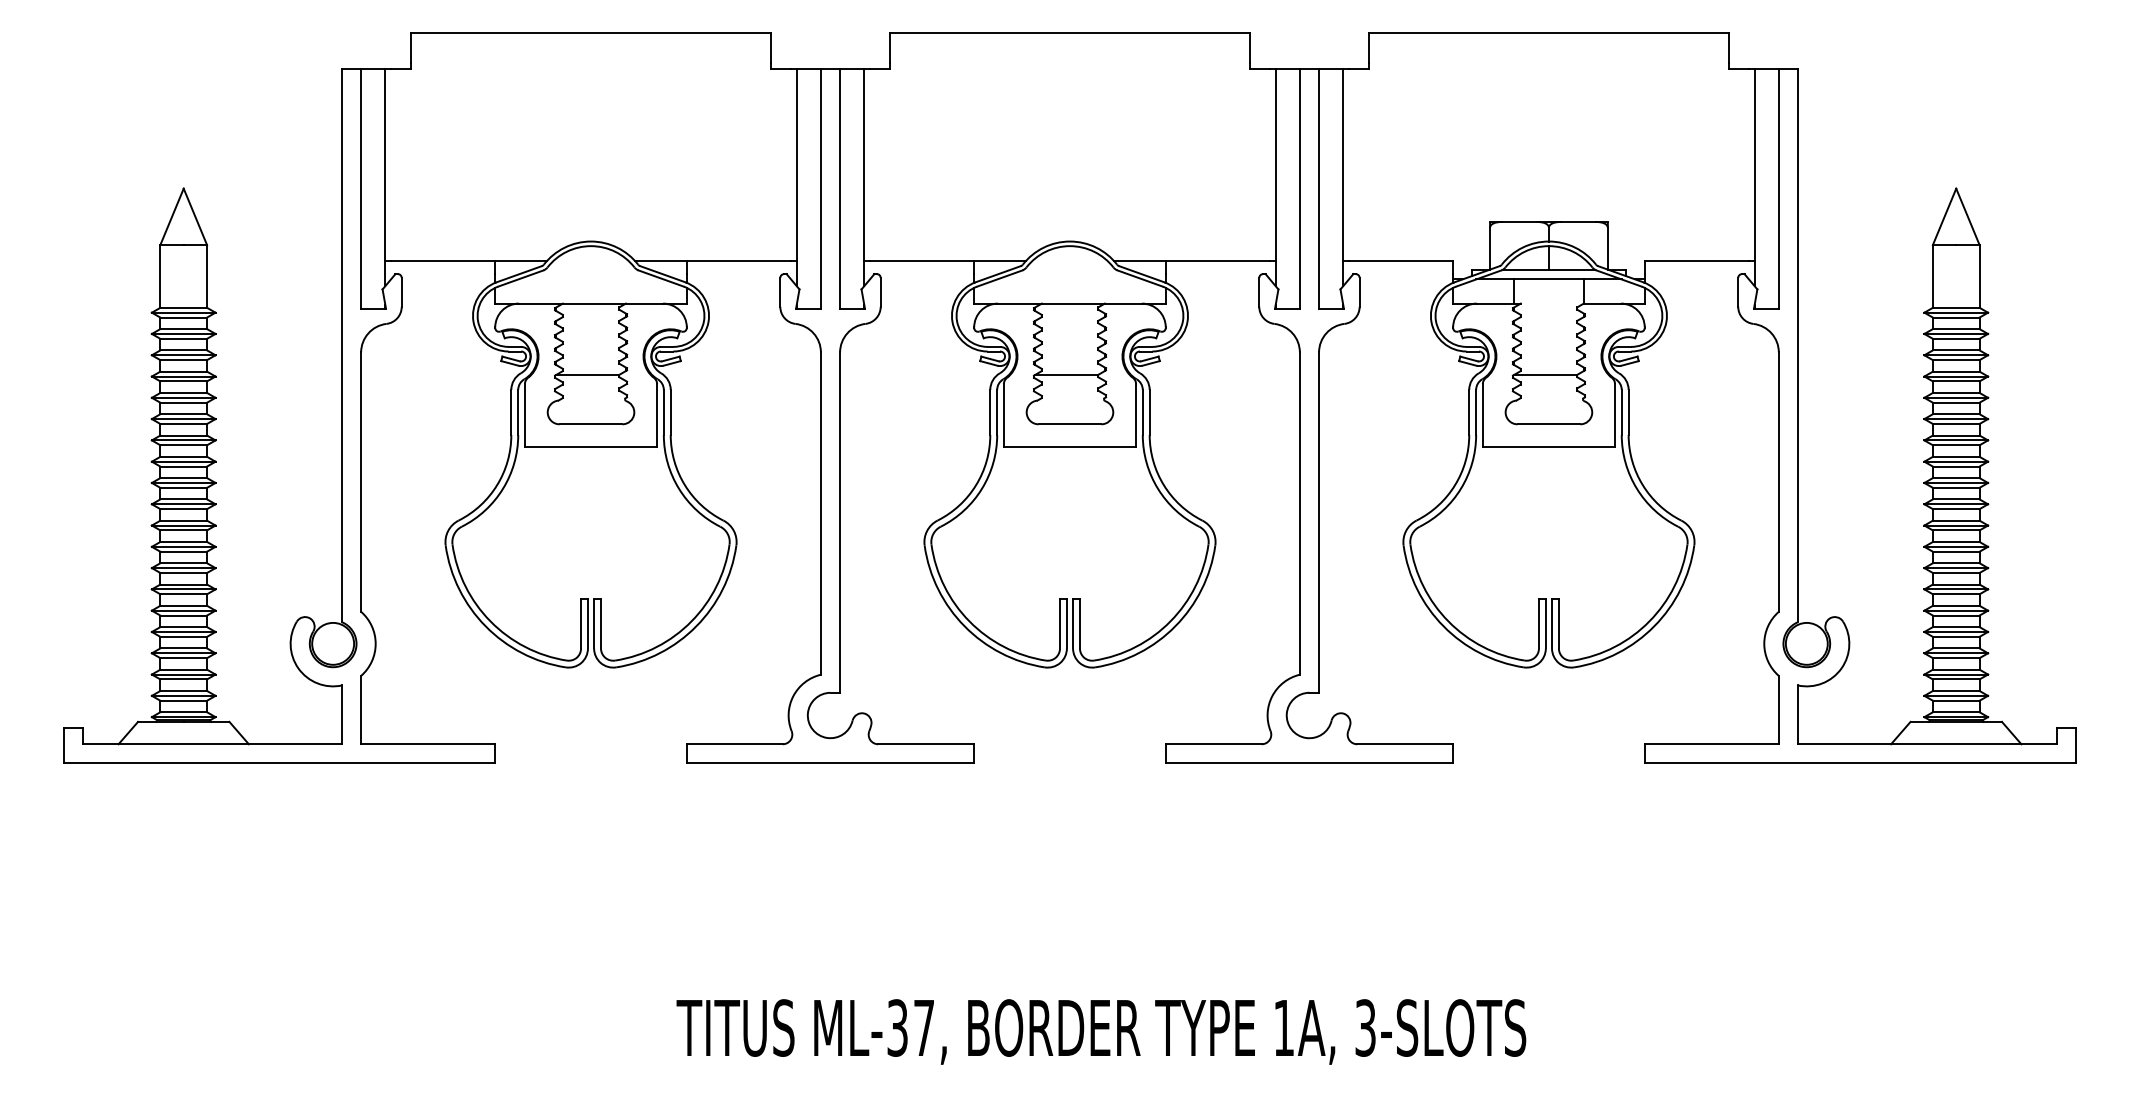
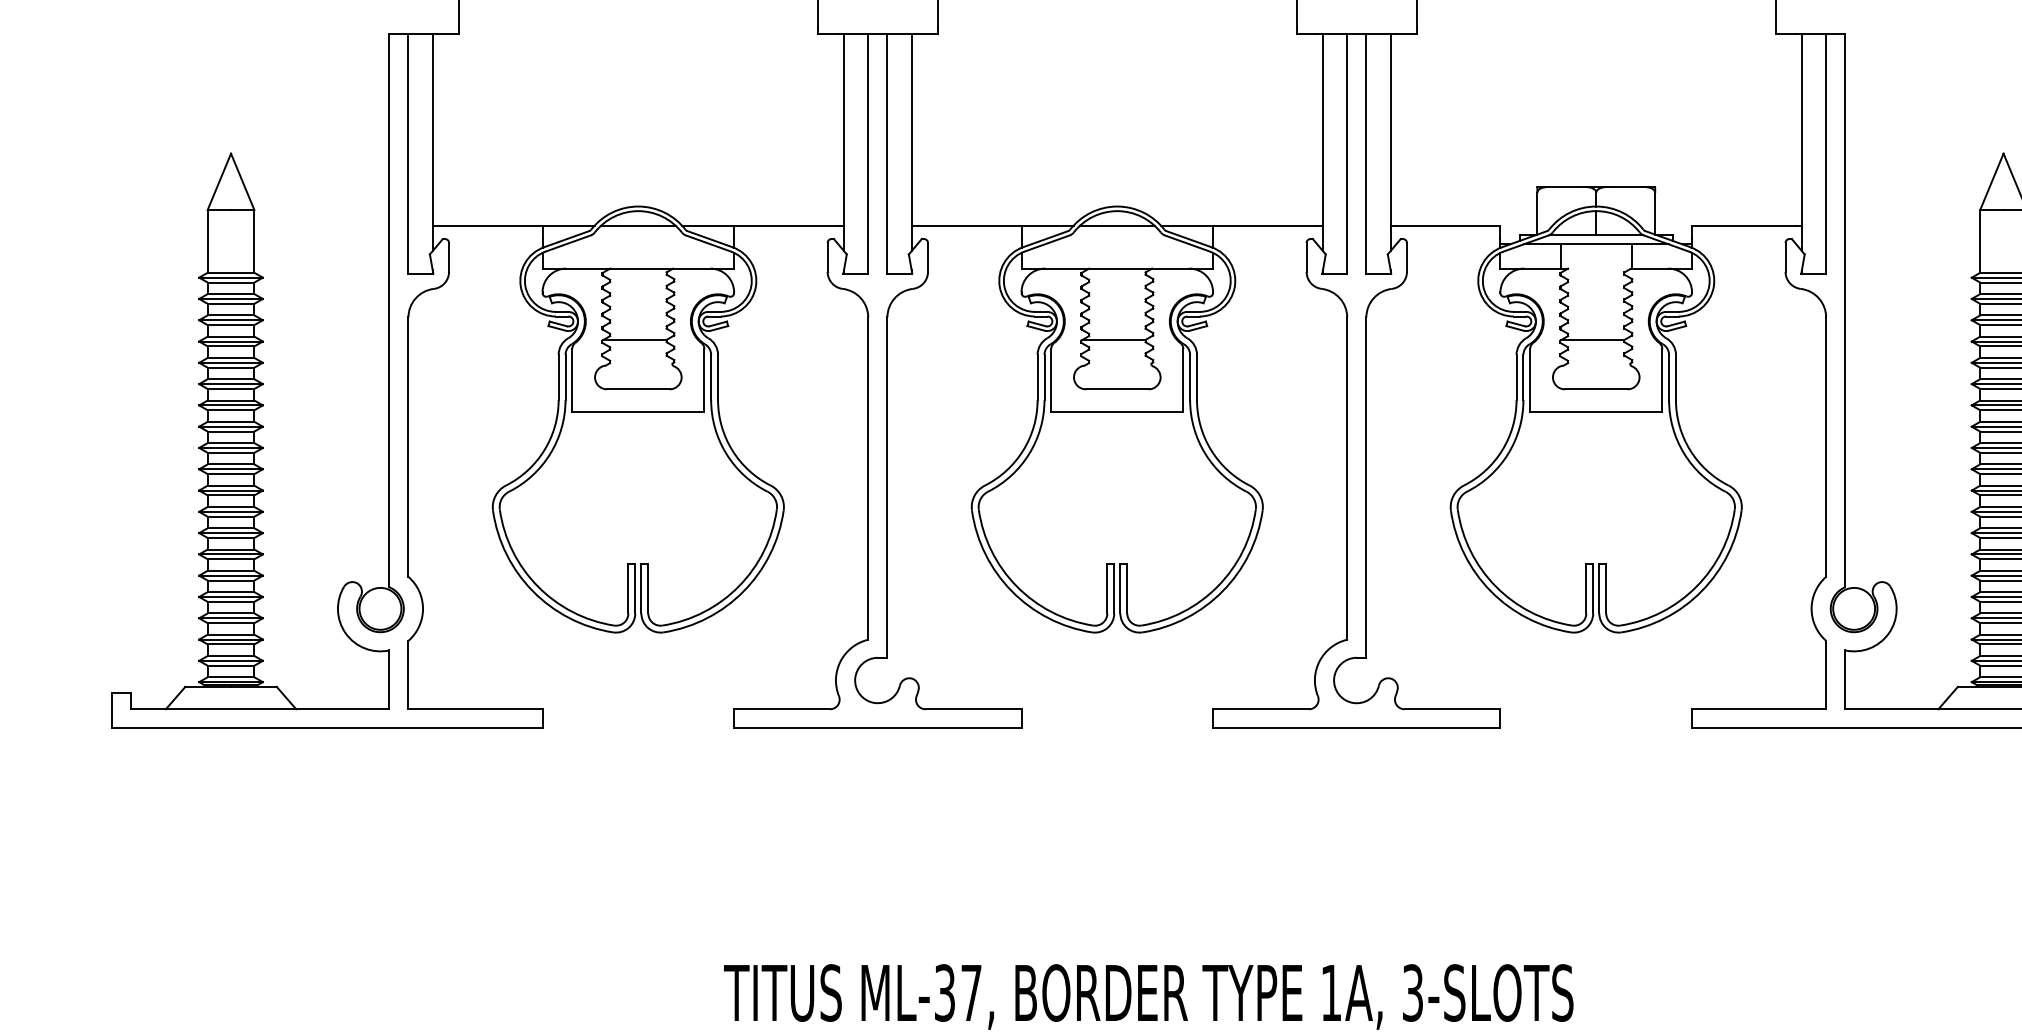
line: (590, 260) -> (637, 225), added
line: (1069, 260) -> (1116, 225), added

